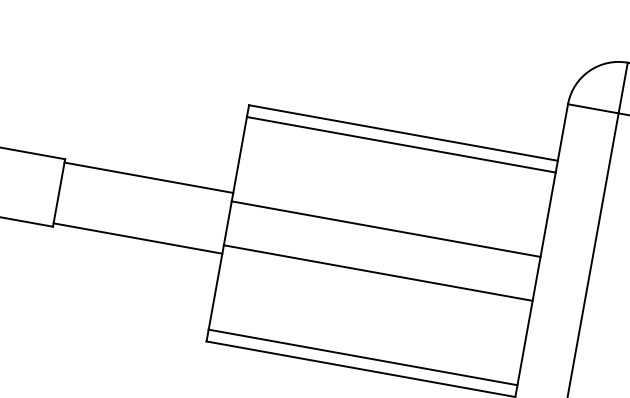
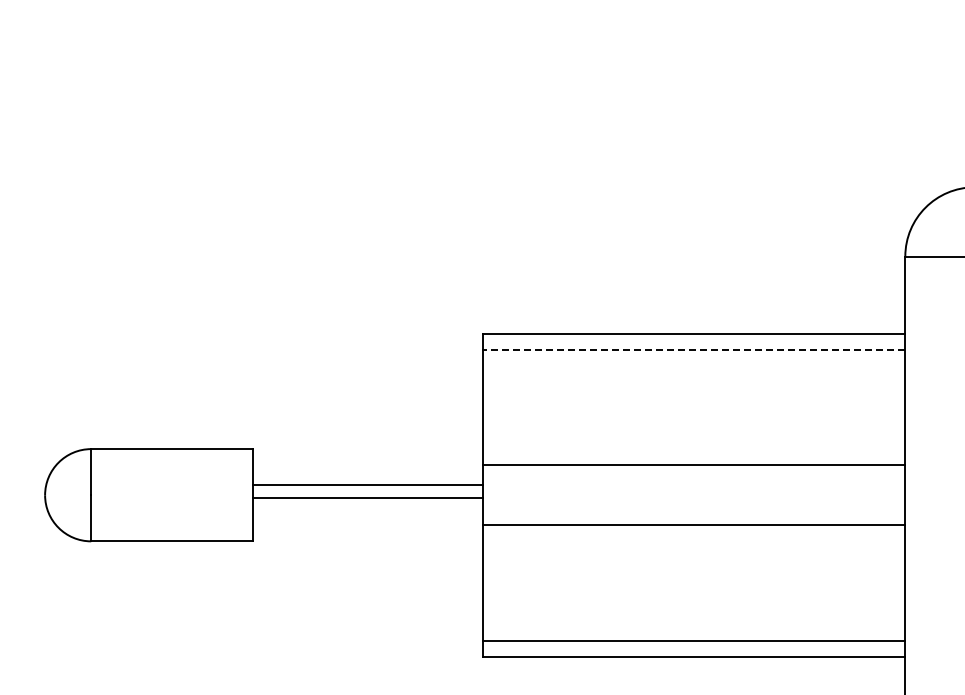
line: (400, 144) -> (693, 349), solid -> dashed
line: (148, 177) -> (367, 484), moved
line: (137, 238) -> (367, 497), moved

